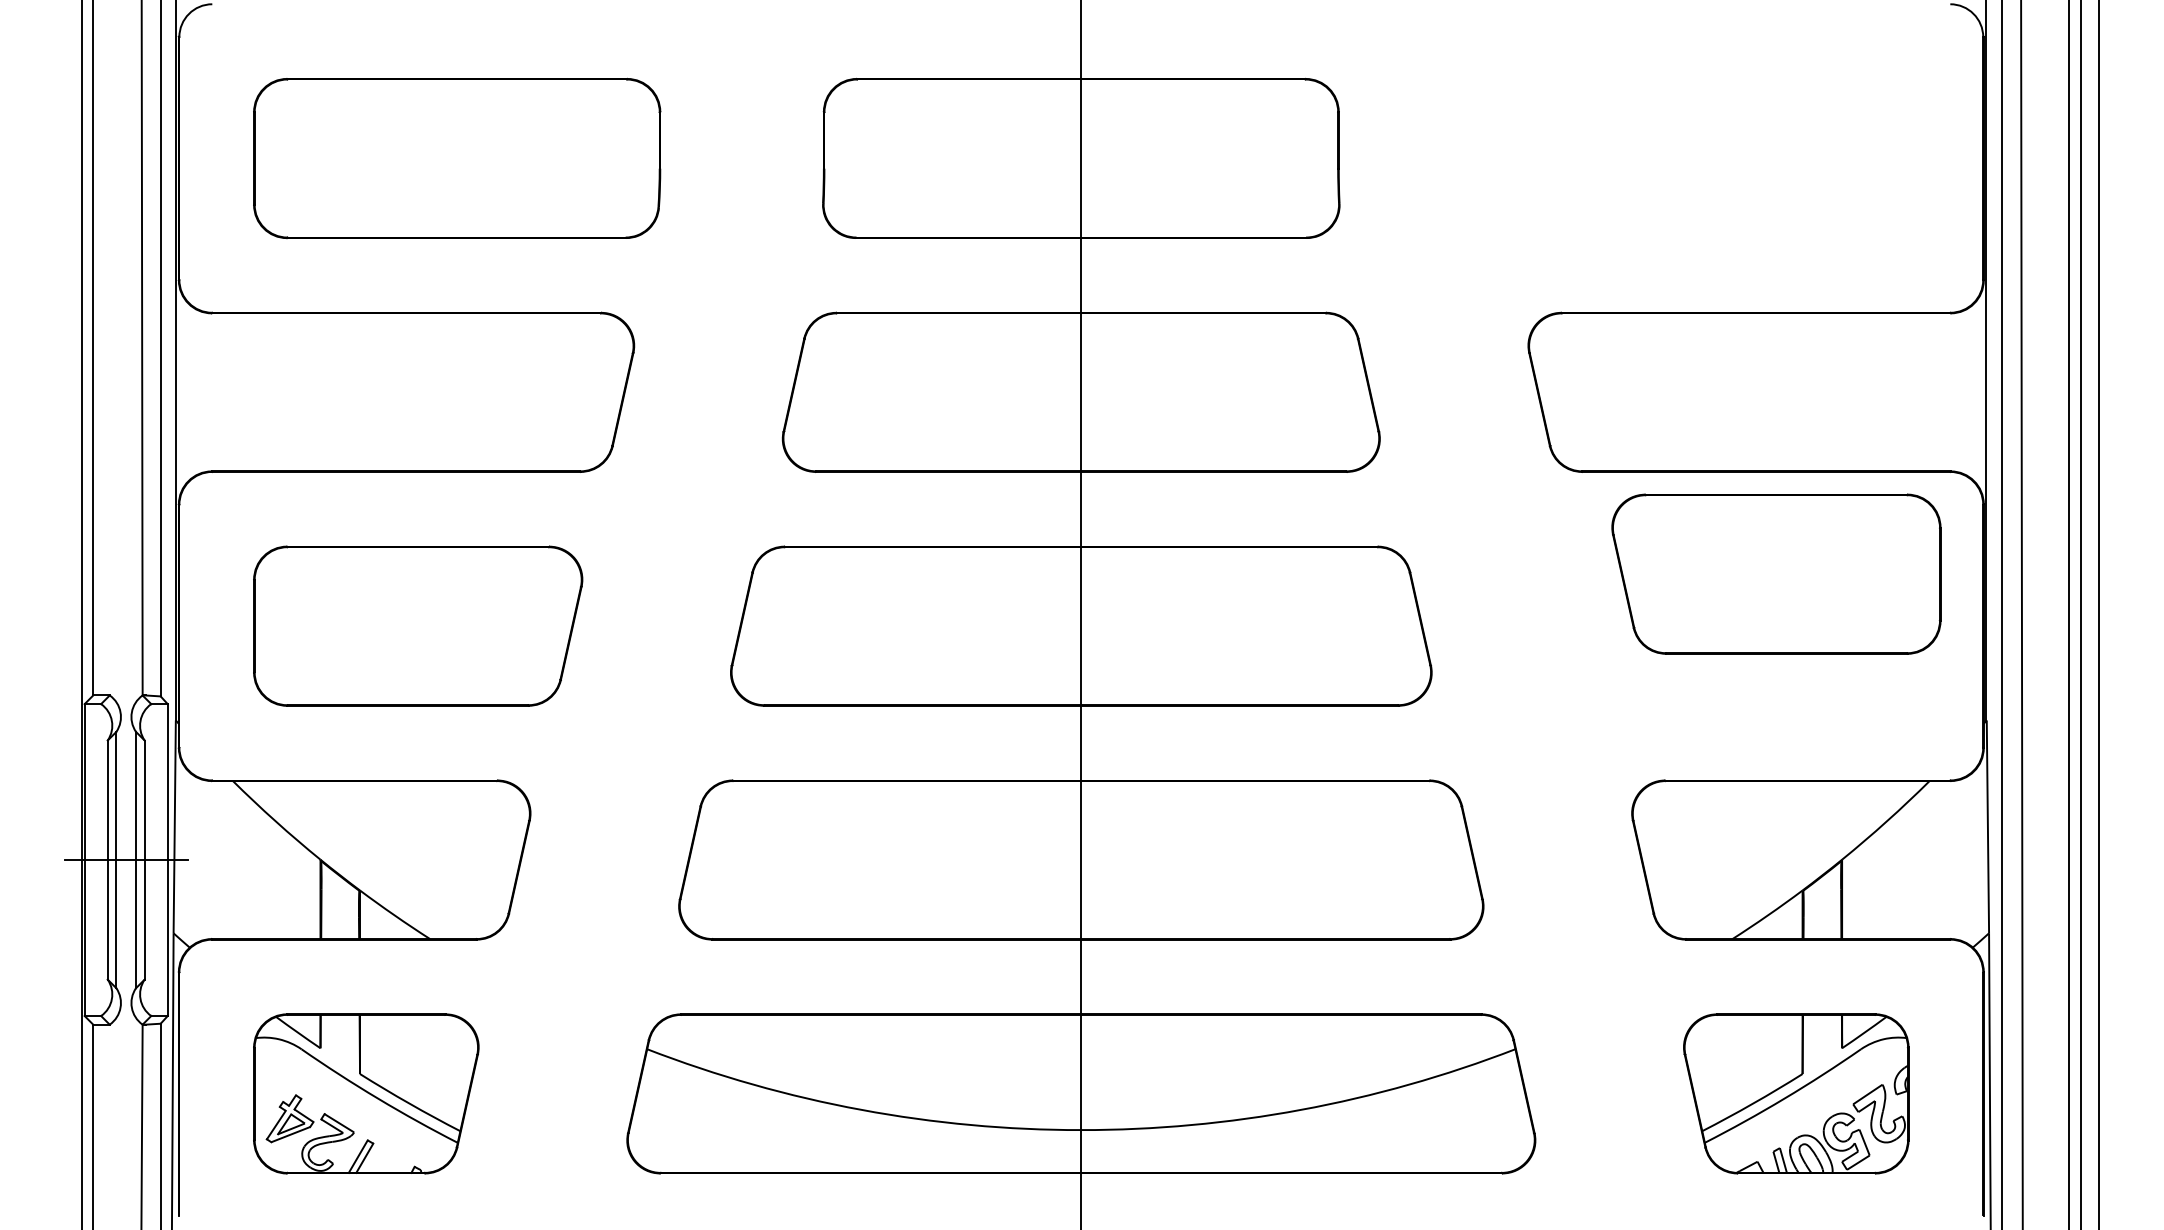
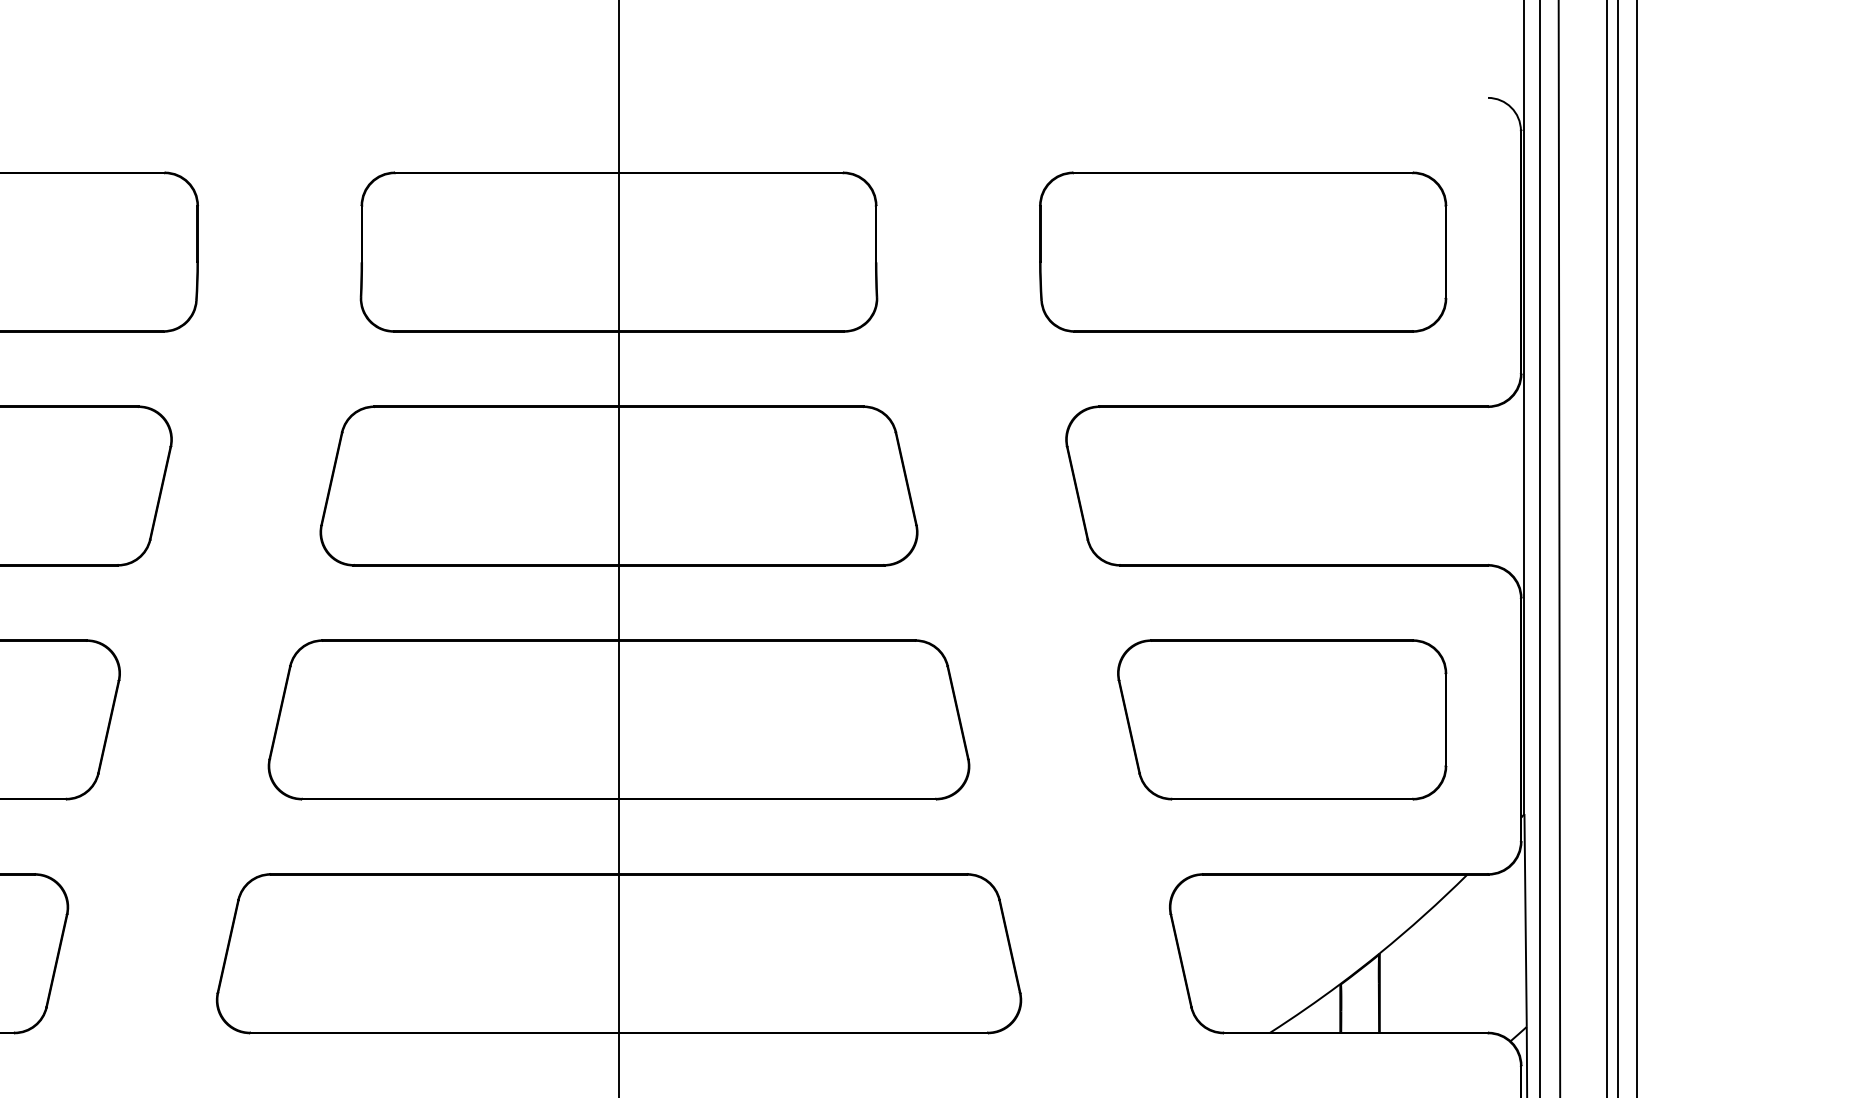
part: (1705, 158) -> (1243, 252), added
part: (1776, 573) -> (1282, 719), moved

